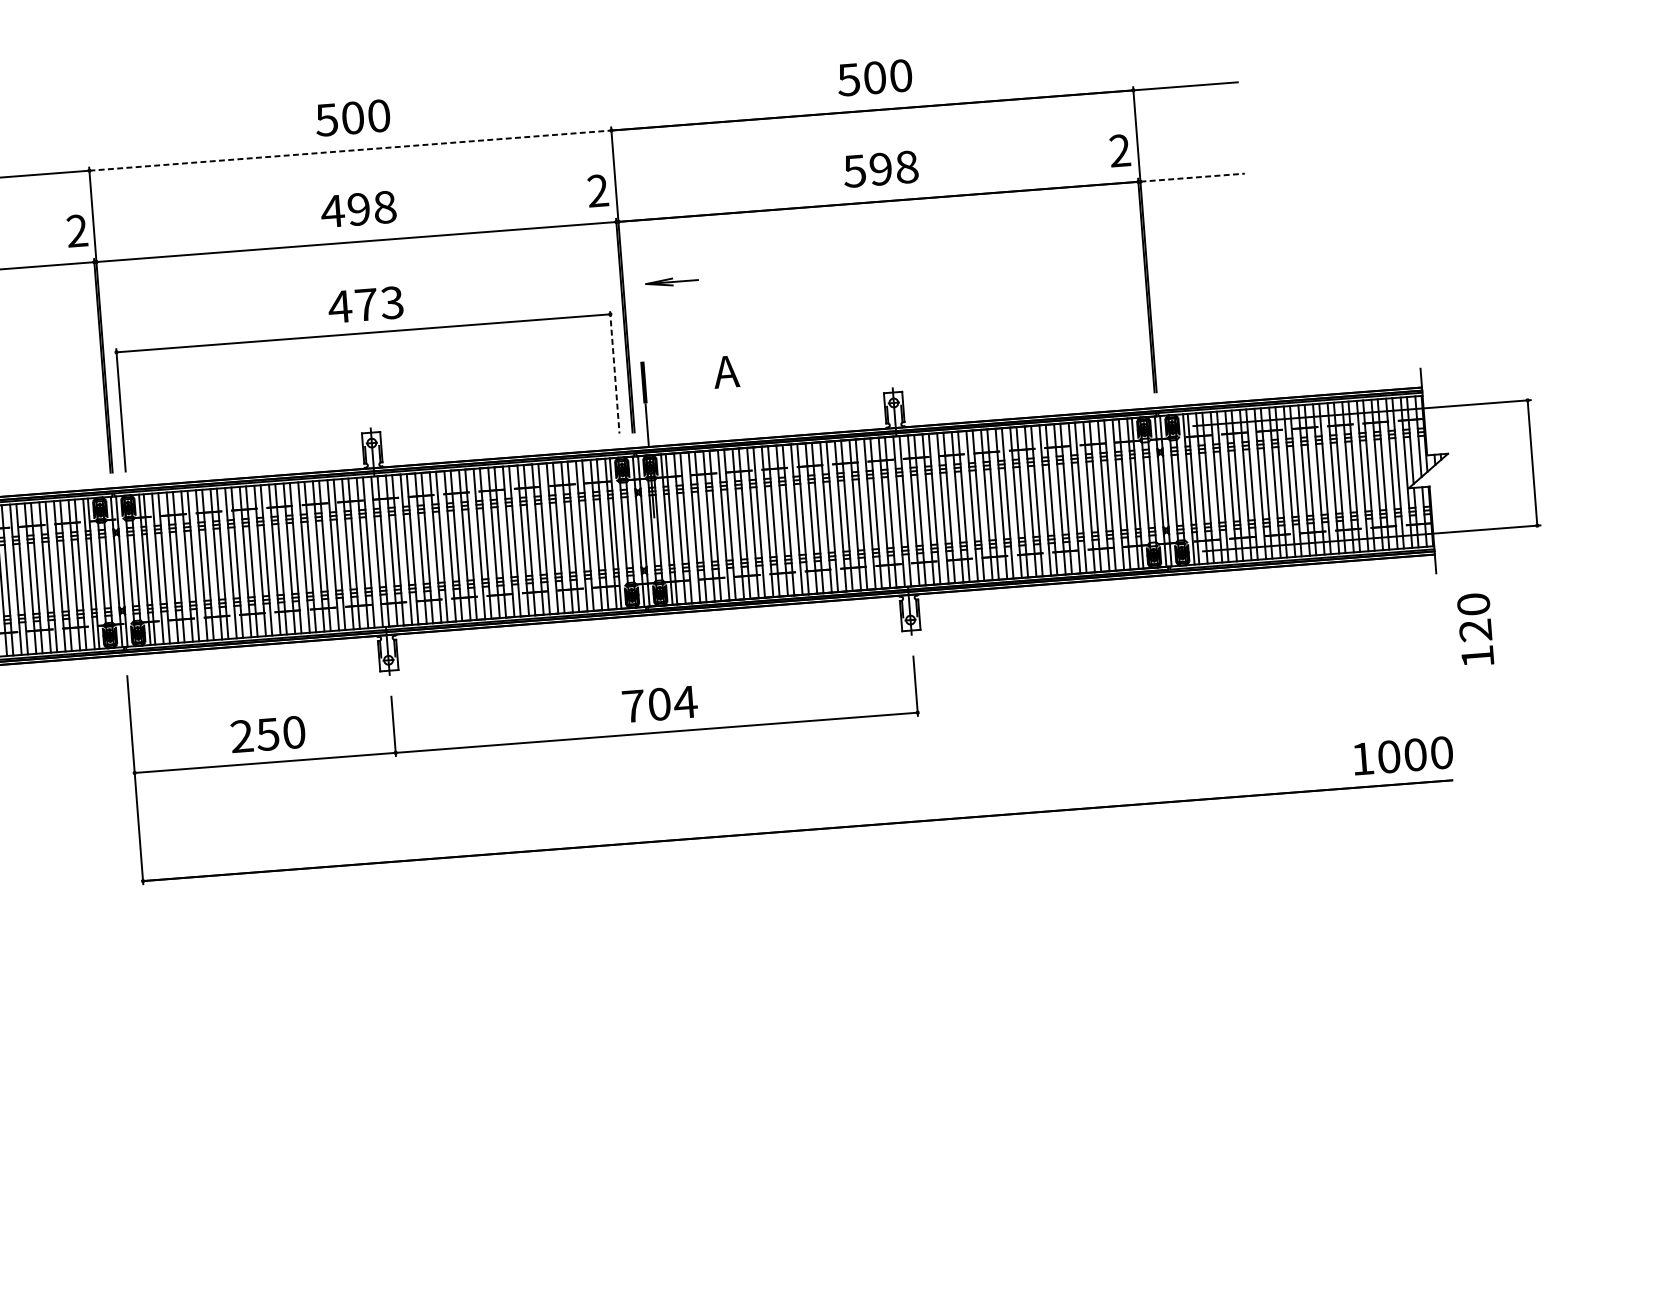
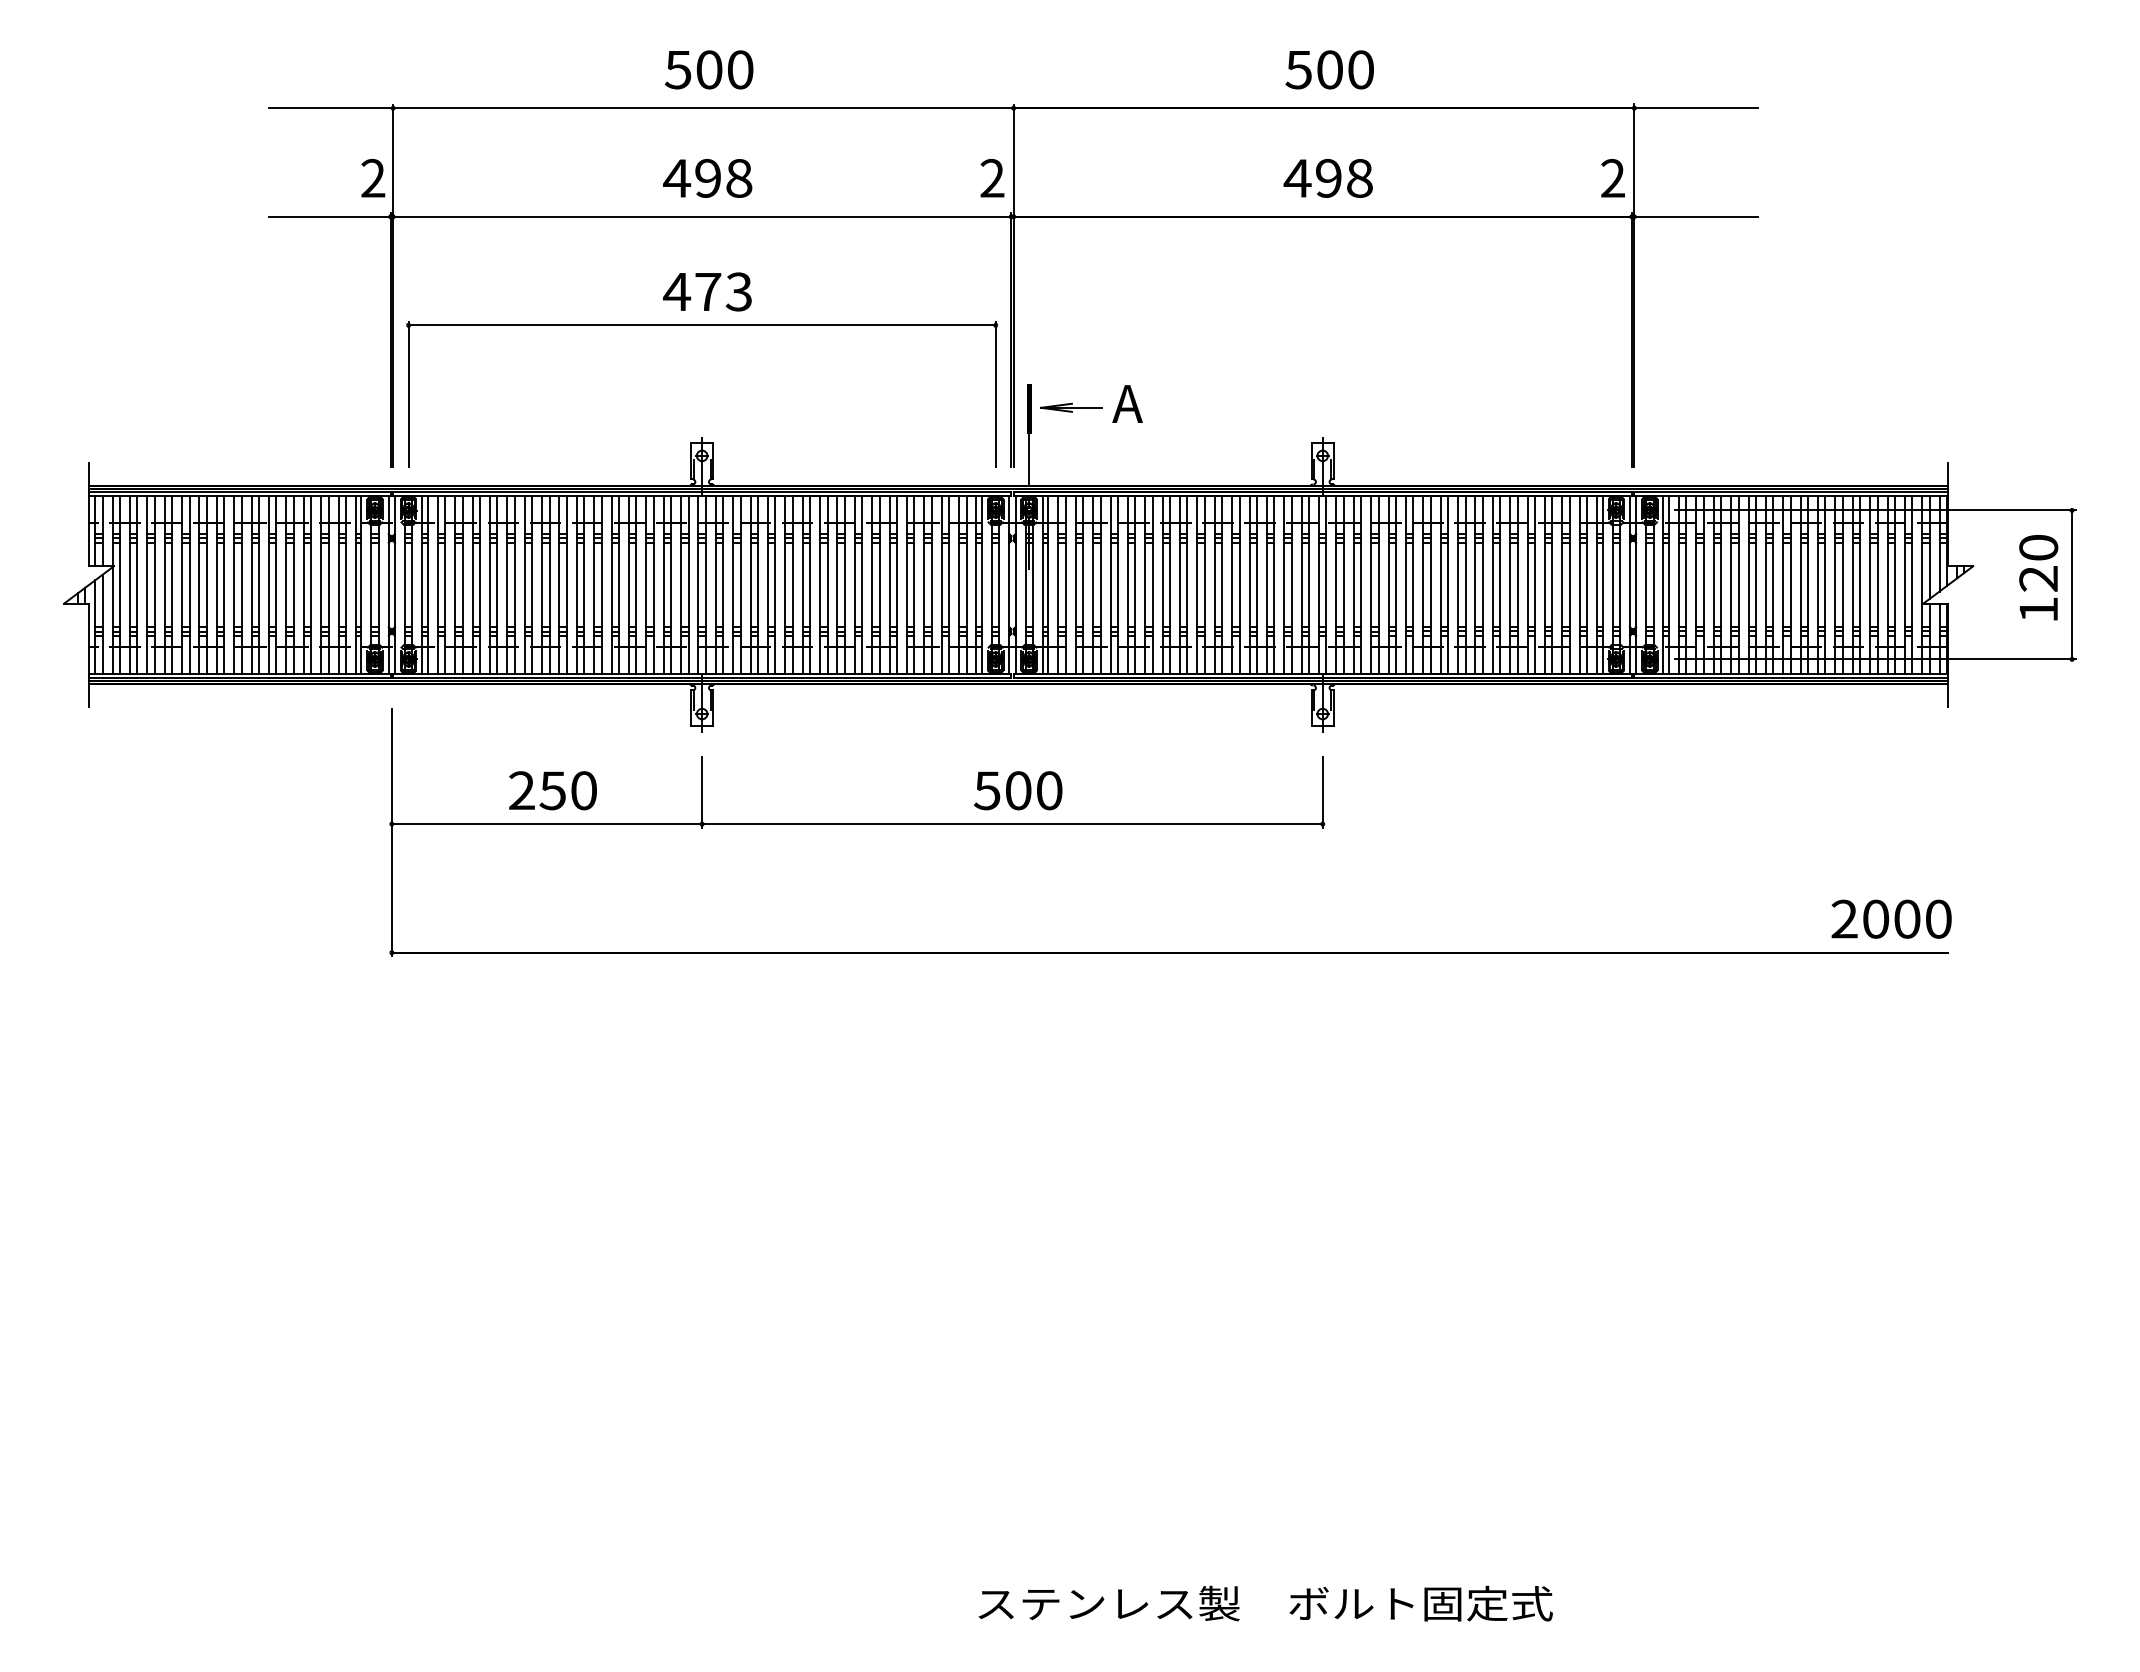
line: (350, 150) -> (703, 108), dashed -> solid
text: (854, 171) -> (1297, 178), 598 -> 498
line: (1192, 177) -> (1696, 216), dashed -> solid
part: (671, 281) -> (1071, 407), moved
line: (614, 372) -> (995, 394), dashed -> solid
text: (1475, 629) -> (2038, 577), moved
text: (659, 704) -> (1018, 790), 704 -> 500
text: (1362, 758) -> (1844, 918), 1000 -> 2000

